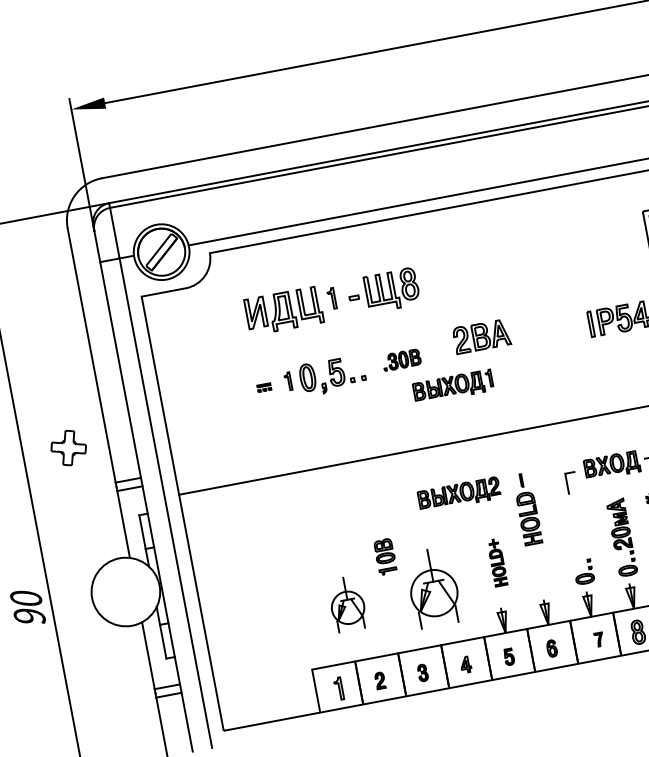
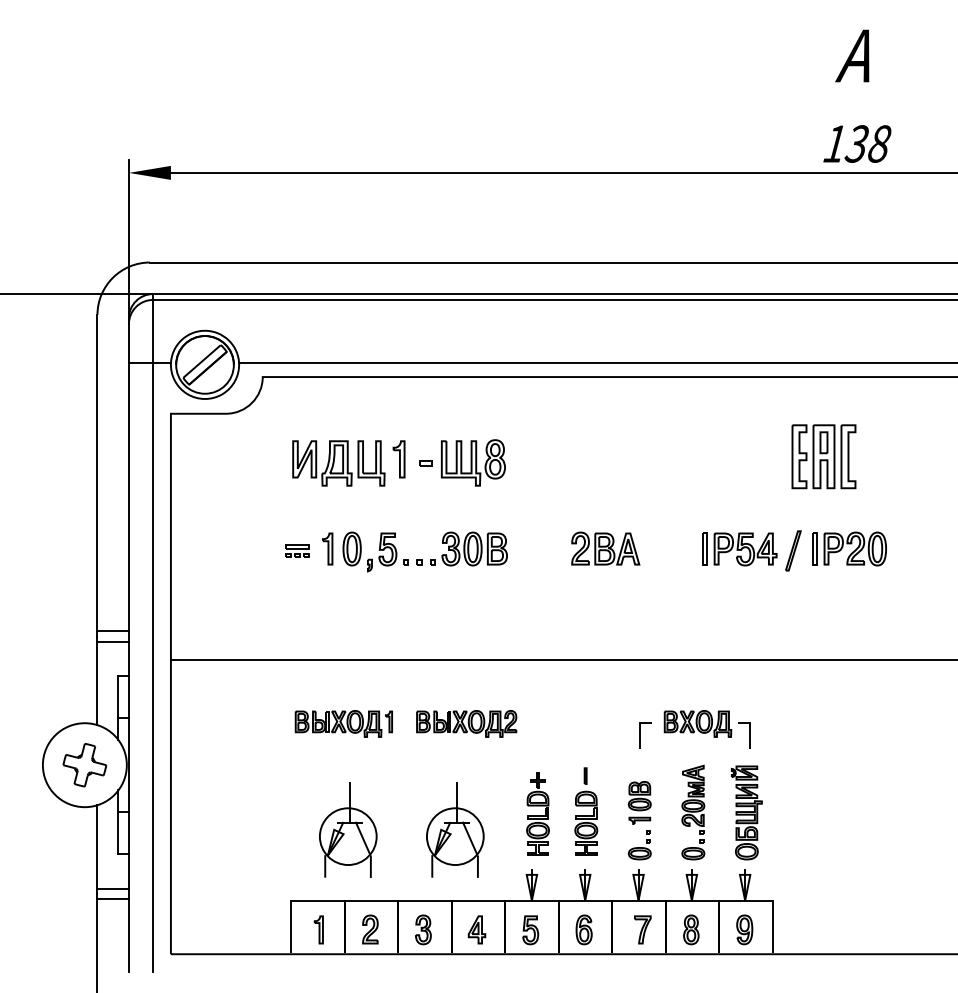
part: (331, 298) -> (398, 459), size x1.43
part: (481, 336) -> (605, 548), moved
part: (401, 359) -> (468, 548), size x1.67
part: (287, 381) -> (327, 548), size x1.43
part: (452, 386) -> (343, 723), moved
part: (264, 387) -> (297, 550), size x1.43
part: (68, 447) -> (84, 764), moved
part: (459, 494) -> (466, 723), moved
part: (527, 508) -> (586, 811), moved
part: (385, 556) -> (639, 802), moved
part: (496, 562) -> (537, 813), size x1.43
part: (347, 603) -> (348, 829), size x1.43
part: (598, 639) -> (642, 929), size x1.67
part: (551, 648) -> (583, 929), size x1.43
part: (509, 657) -> (530, 930), size x1.43
part: (465, 664) -> (476, 929), size x1.43
part: (422, 672) -> (423, 929), size x1.43
part: (380, 680) -> (370, 929), size x1.43

